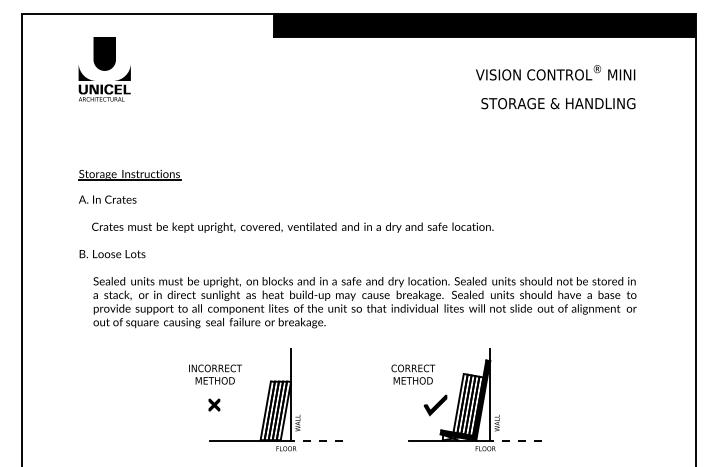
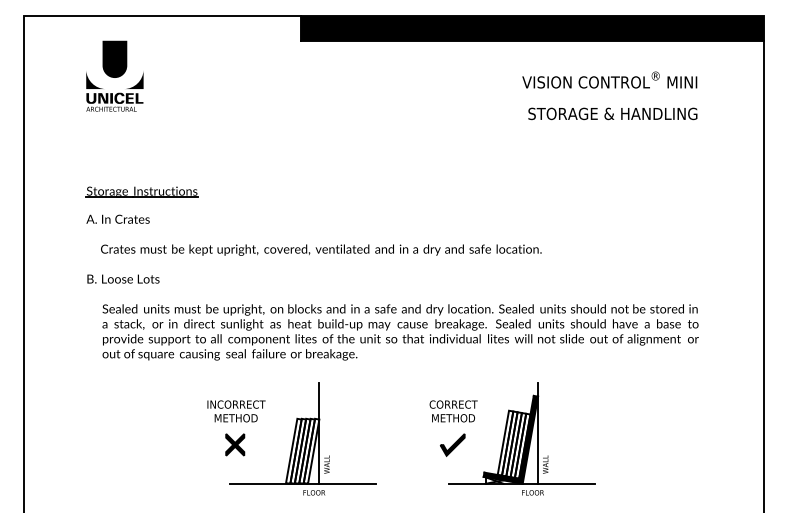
part: (214, 404) -> (235, 444), size x1.67
part: (435, 405) -> (452, 445), moved
line: (316, 440) -> (347, 483), dashed -> solid
line: (516, 440) -> (566, 483), dashed -> solid

